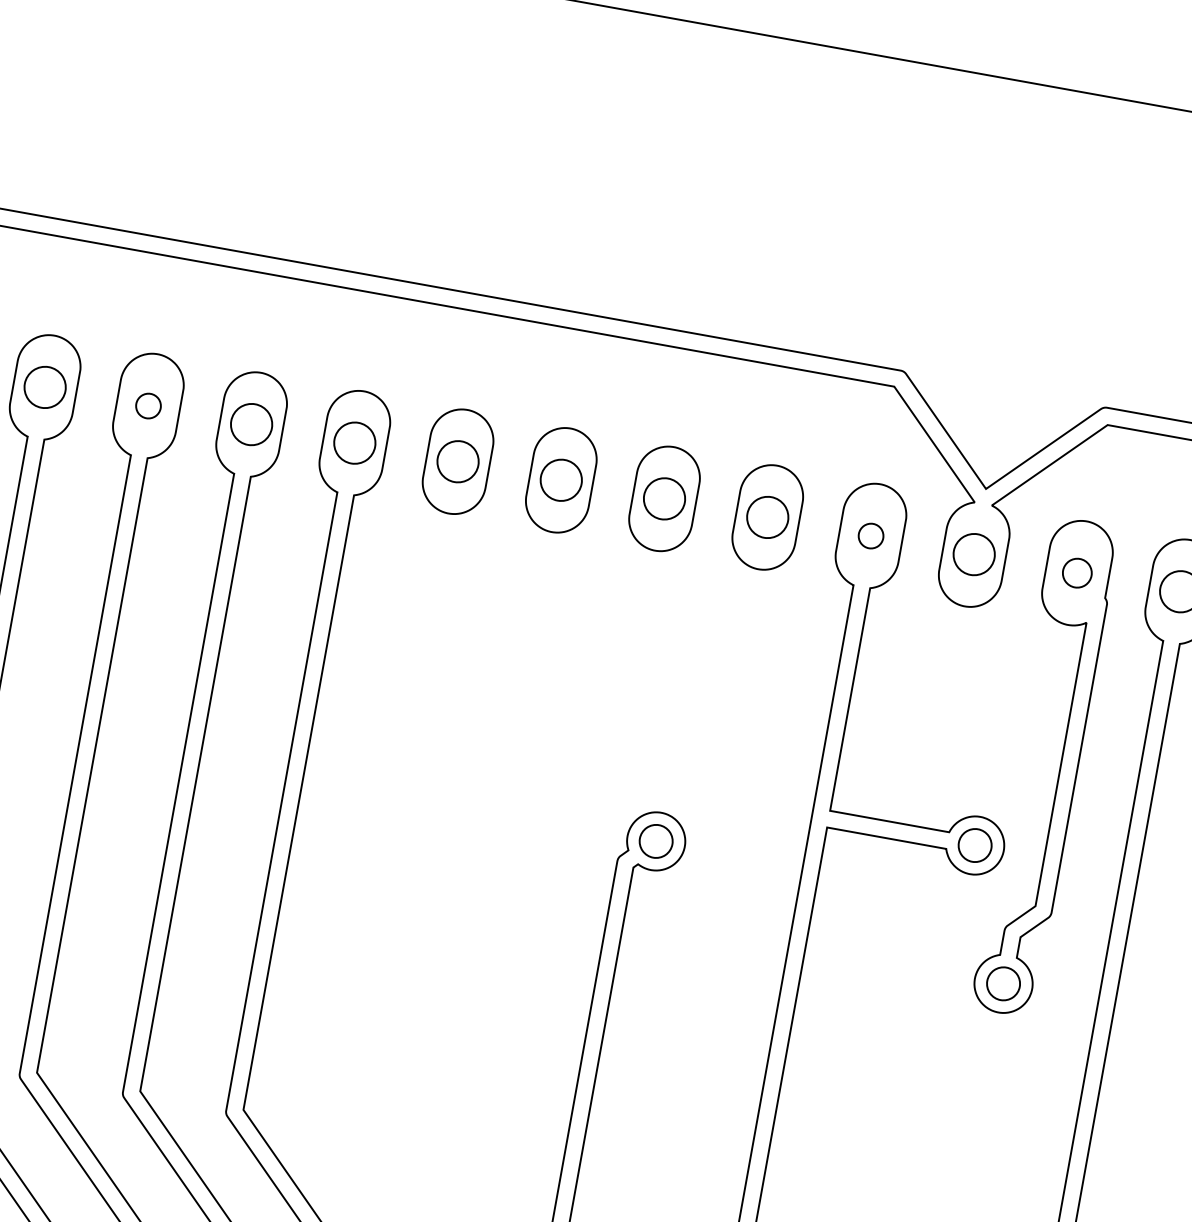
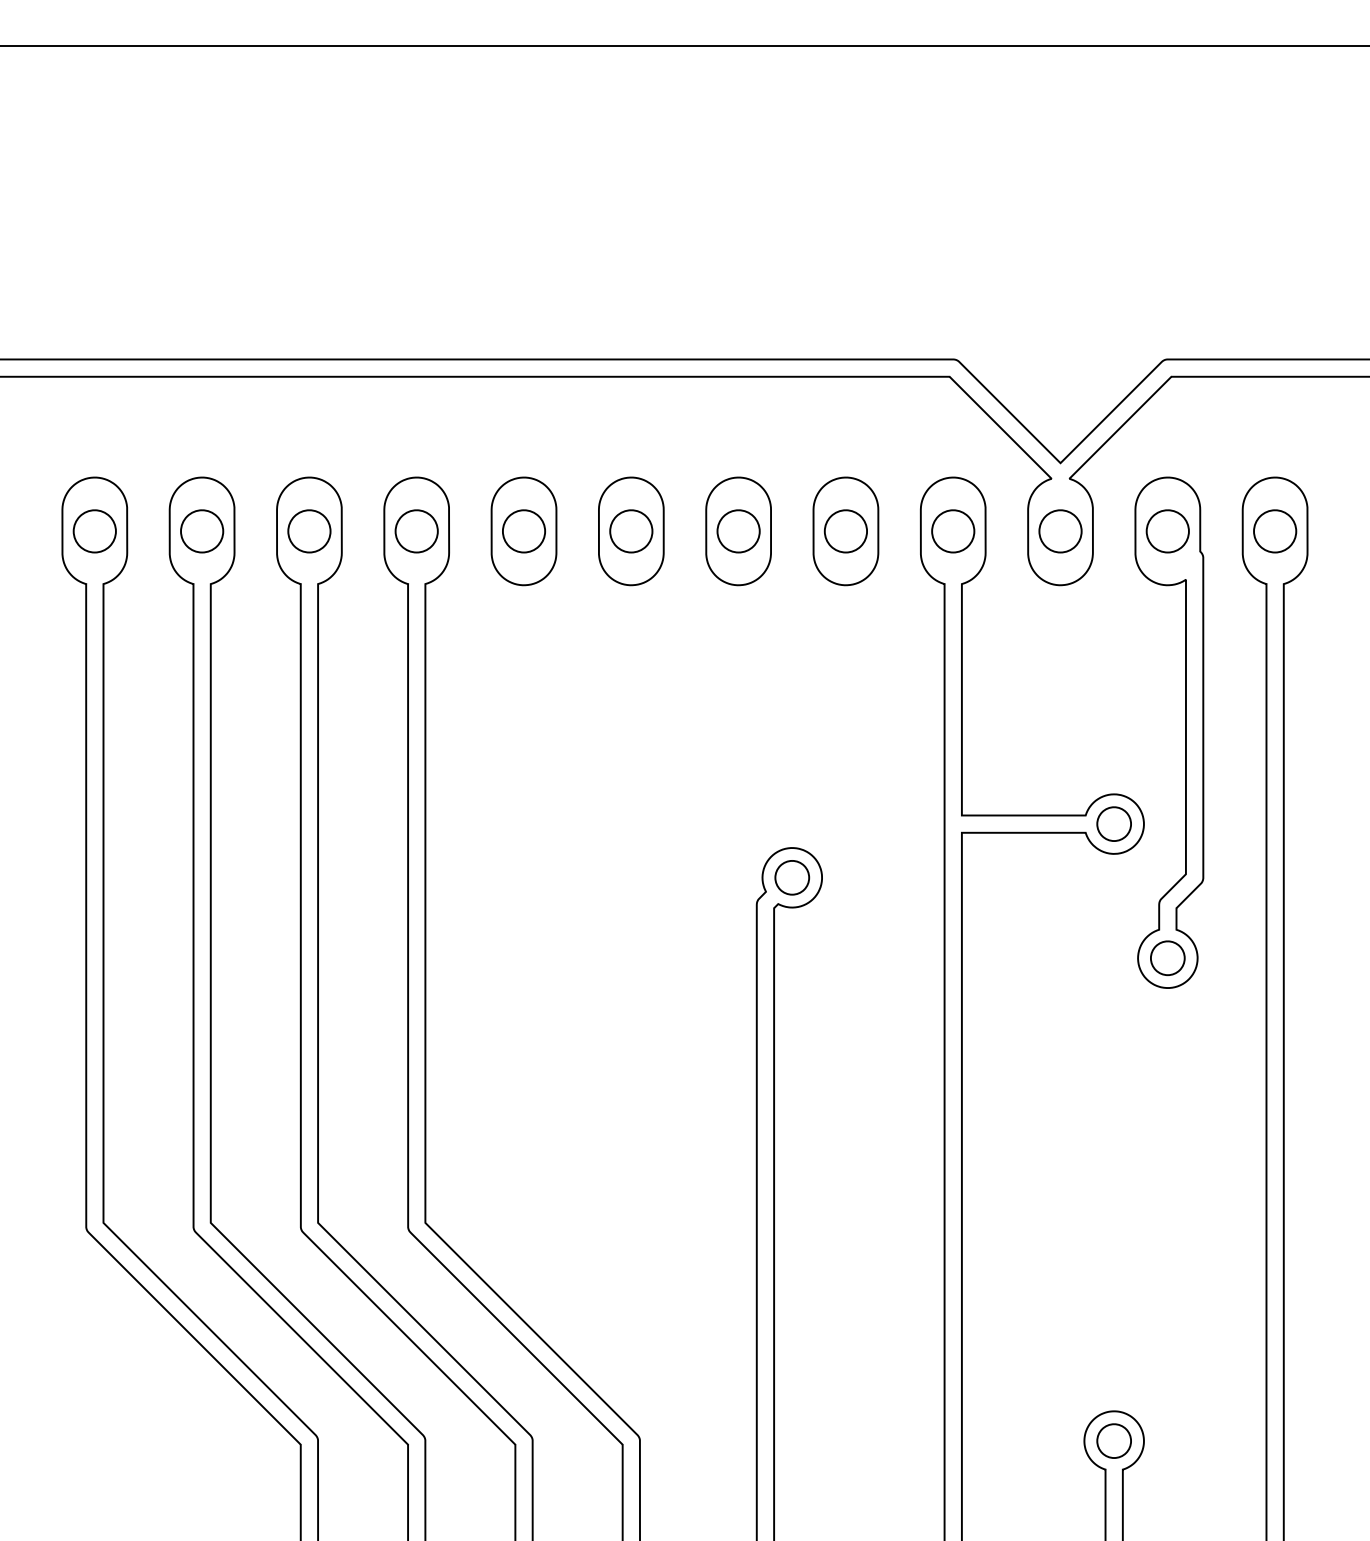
part: (148, 406) -> (202, 531), size x1.67
part: (871, 536) -> (953, 531), size x1.67
part: (1077, 573) -> (1167, 531), size x1.43

